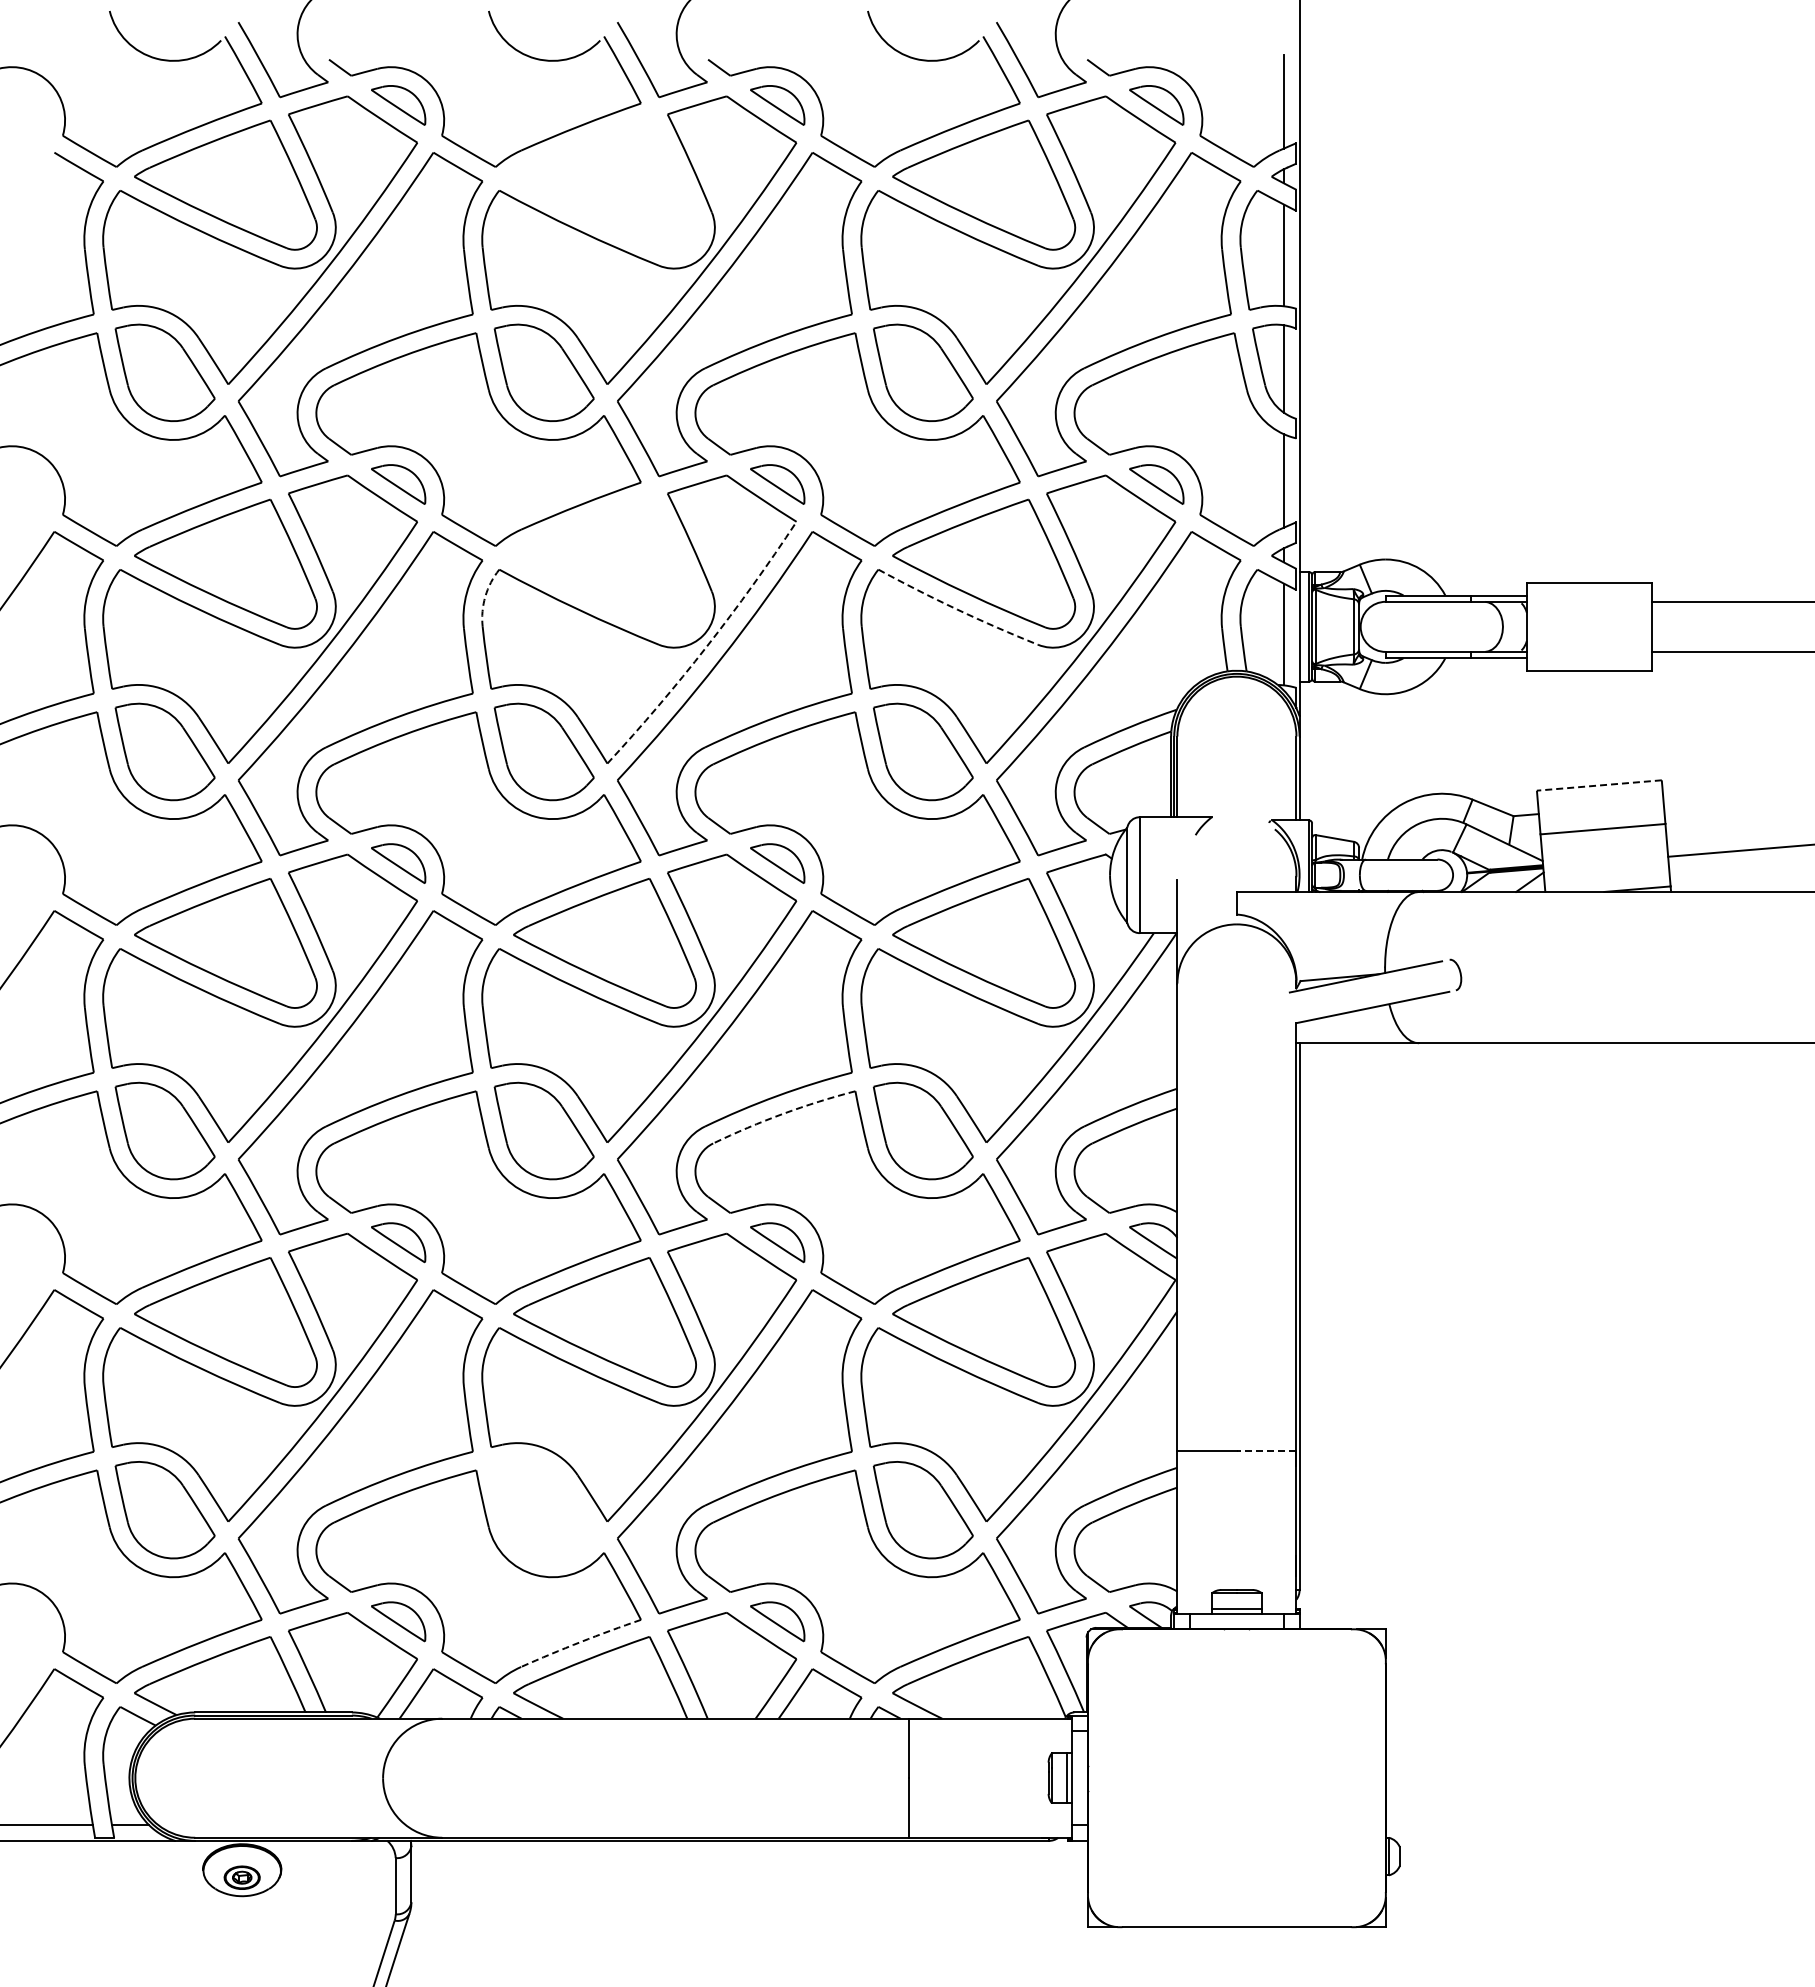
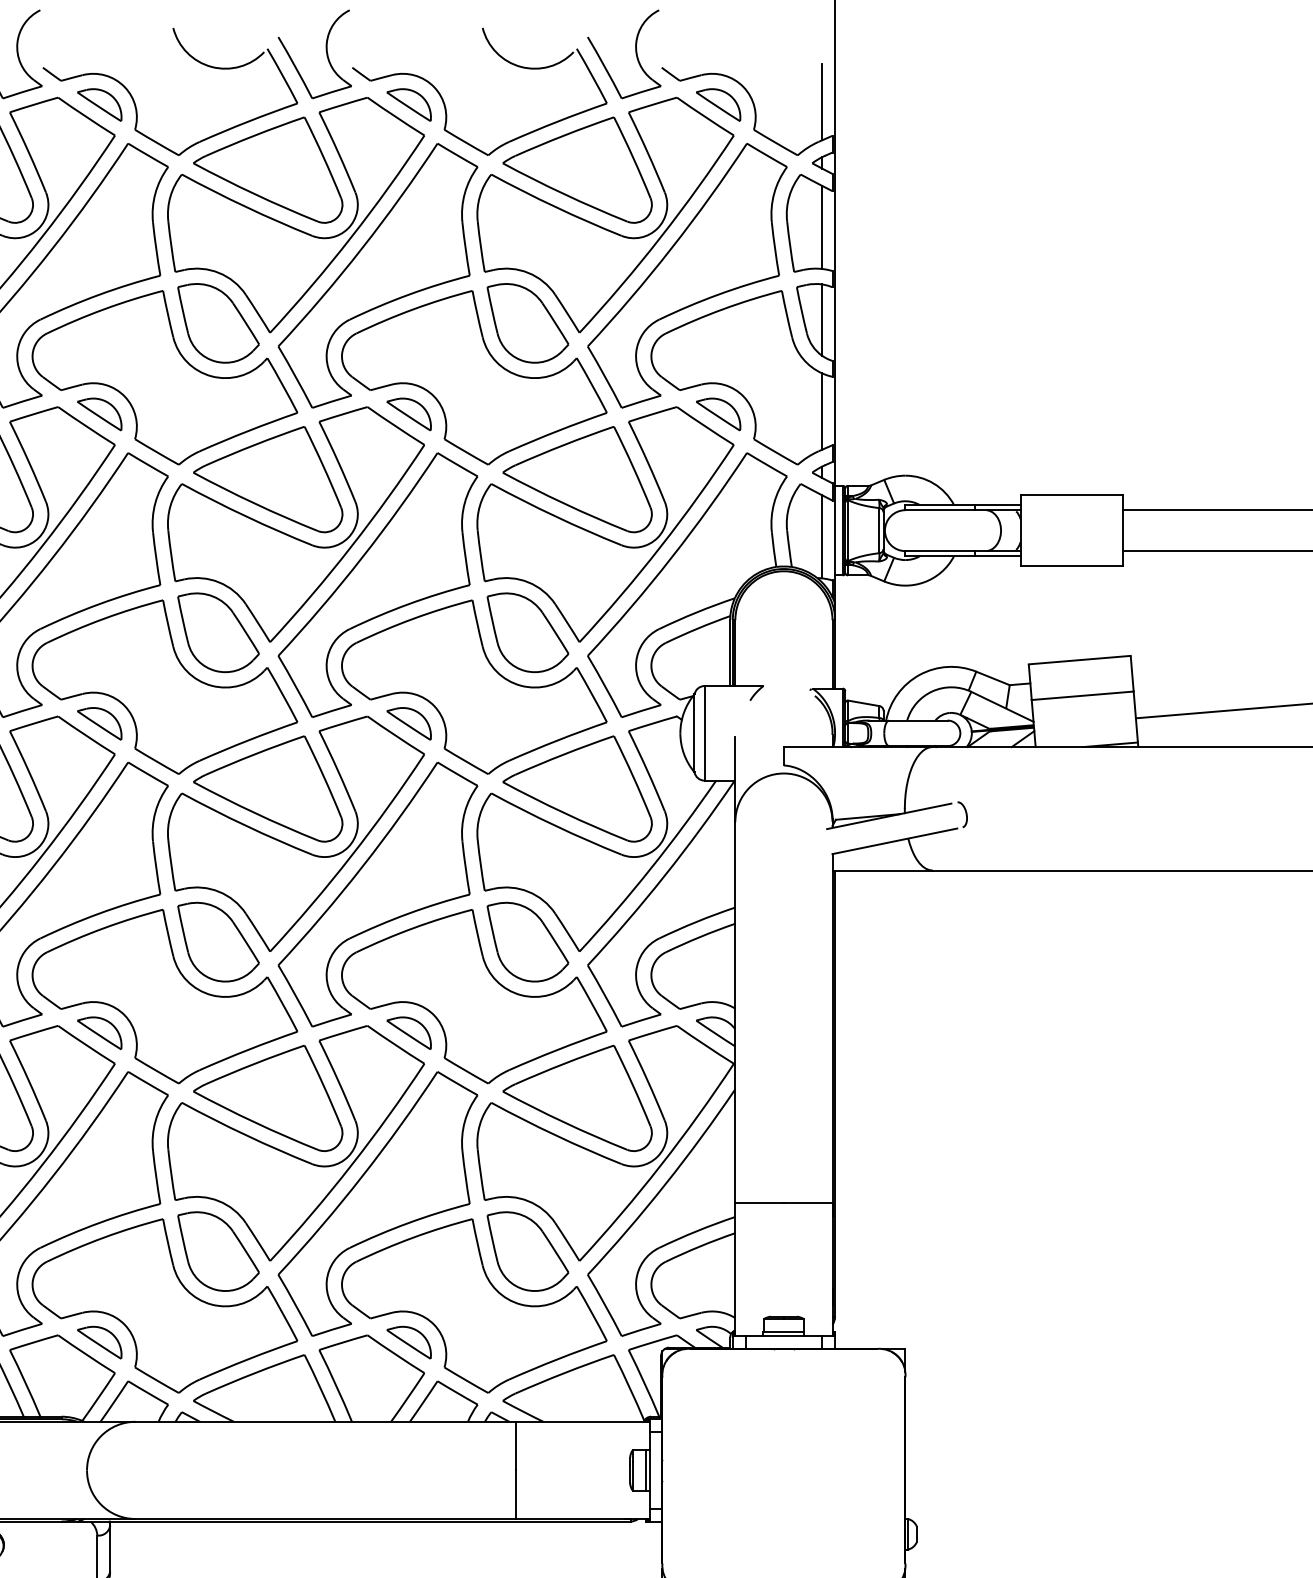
part: (604, 184) -> (267, 169), added
part: (604, 563) -> (267, 478), added
arc: (485, 596) -> (170, 505), dashed -> solid
arc: (957, 609) -> (555, 516), dashed -> solid
arc: (706, 646) -> (350, 546), dashed -> solid
line: (1599, 785) -> (1079, 660), dashed -> solid
arc: (783, 1113) -> (413, 927), dashed -> solid
line: (1266, 1450) -> (808, 1202), dashed -> solid
part: (543, 1510) -> (217, 1251), added
arc: (580, 1642) -> (248, 1359), dashed -> solid

